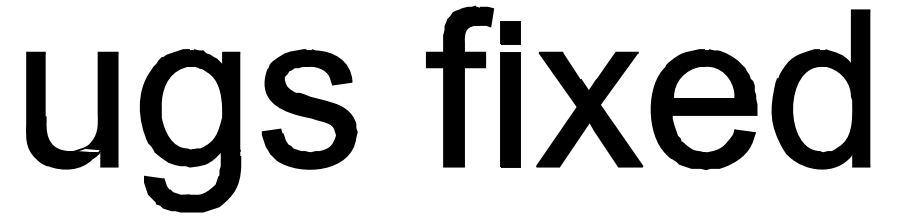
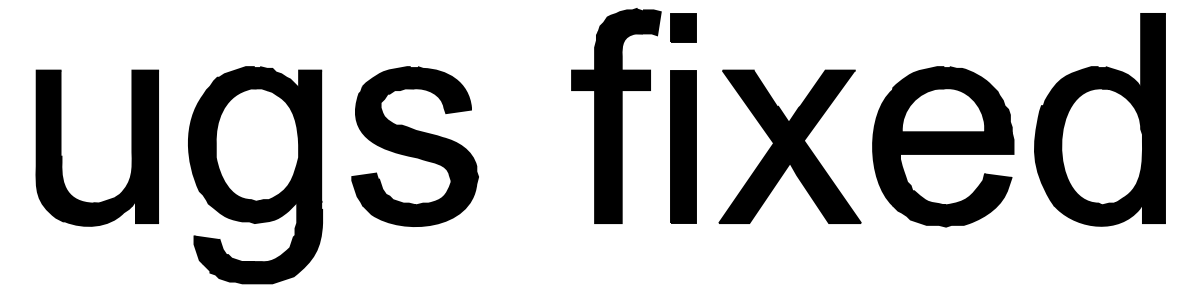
part: (510, 32) -> (683, 27), moved
fill: (85, 150) -> (114, 201), added

